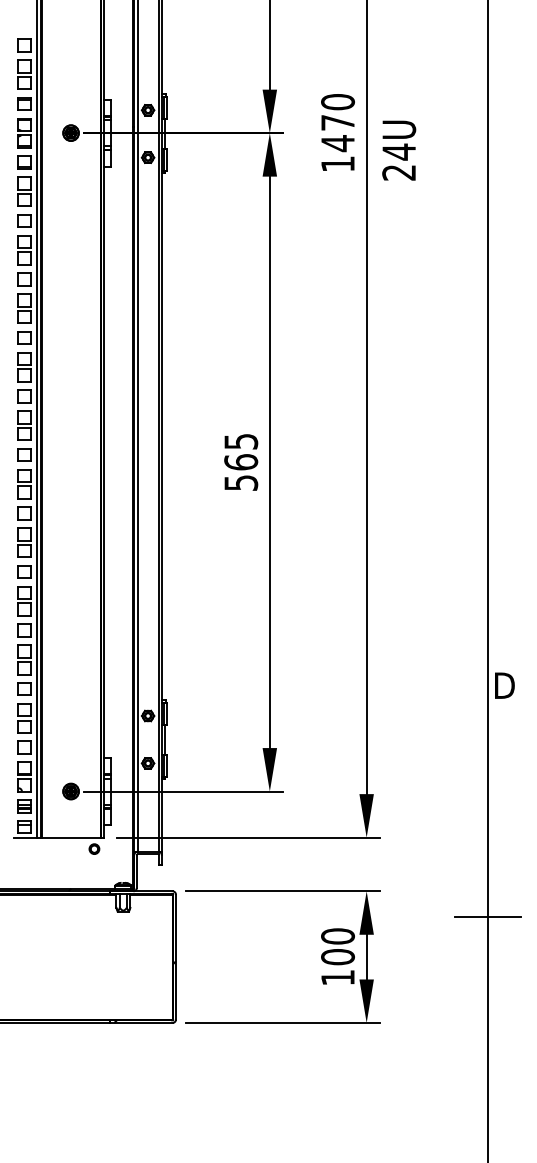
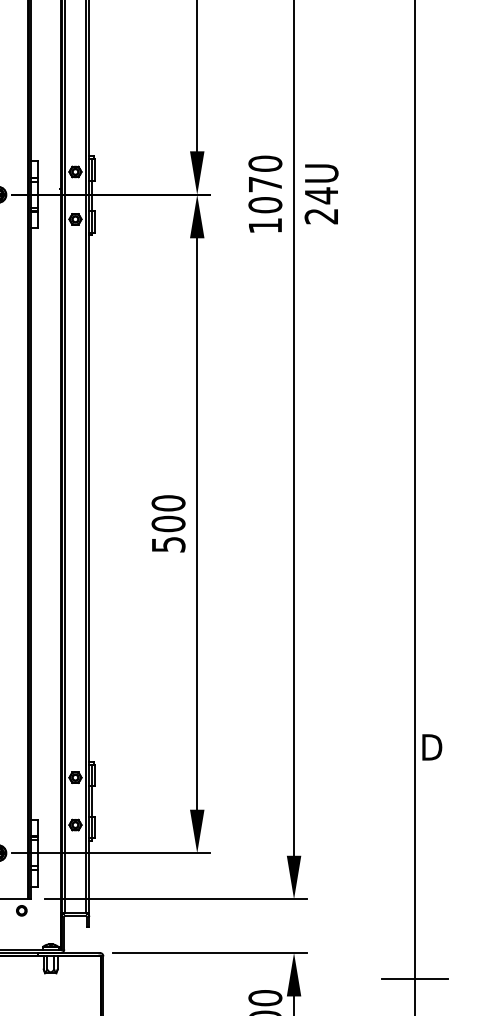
text: (338, 143) -> (265, 205), 1470 -> 1070
text: (399, 150) -> (321, 194), moved
text: (241, 451) -> (168, 513), 565 -> 500

